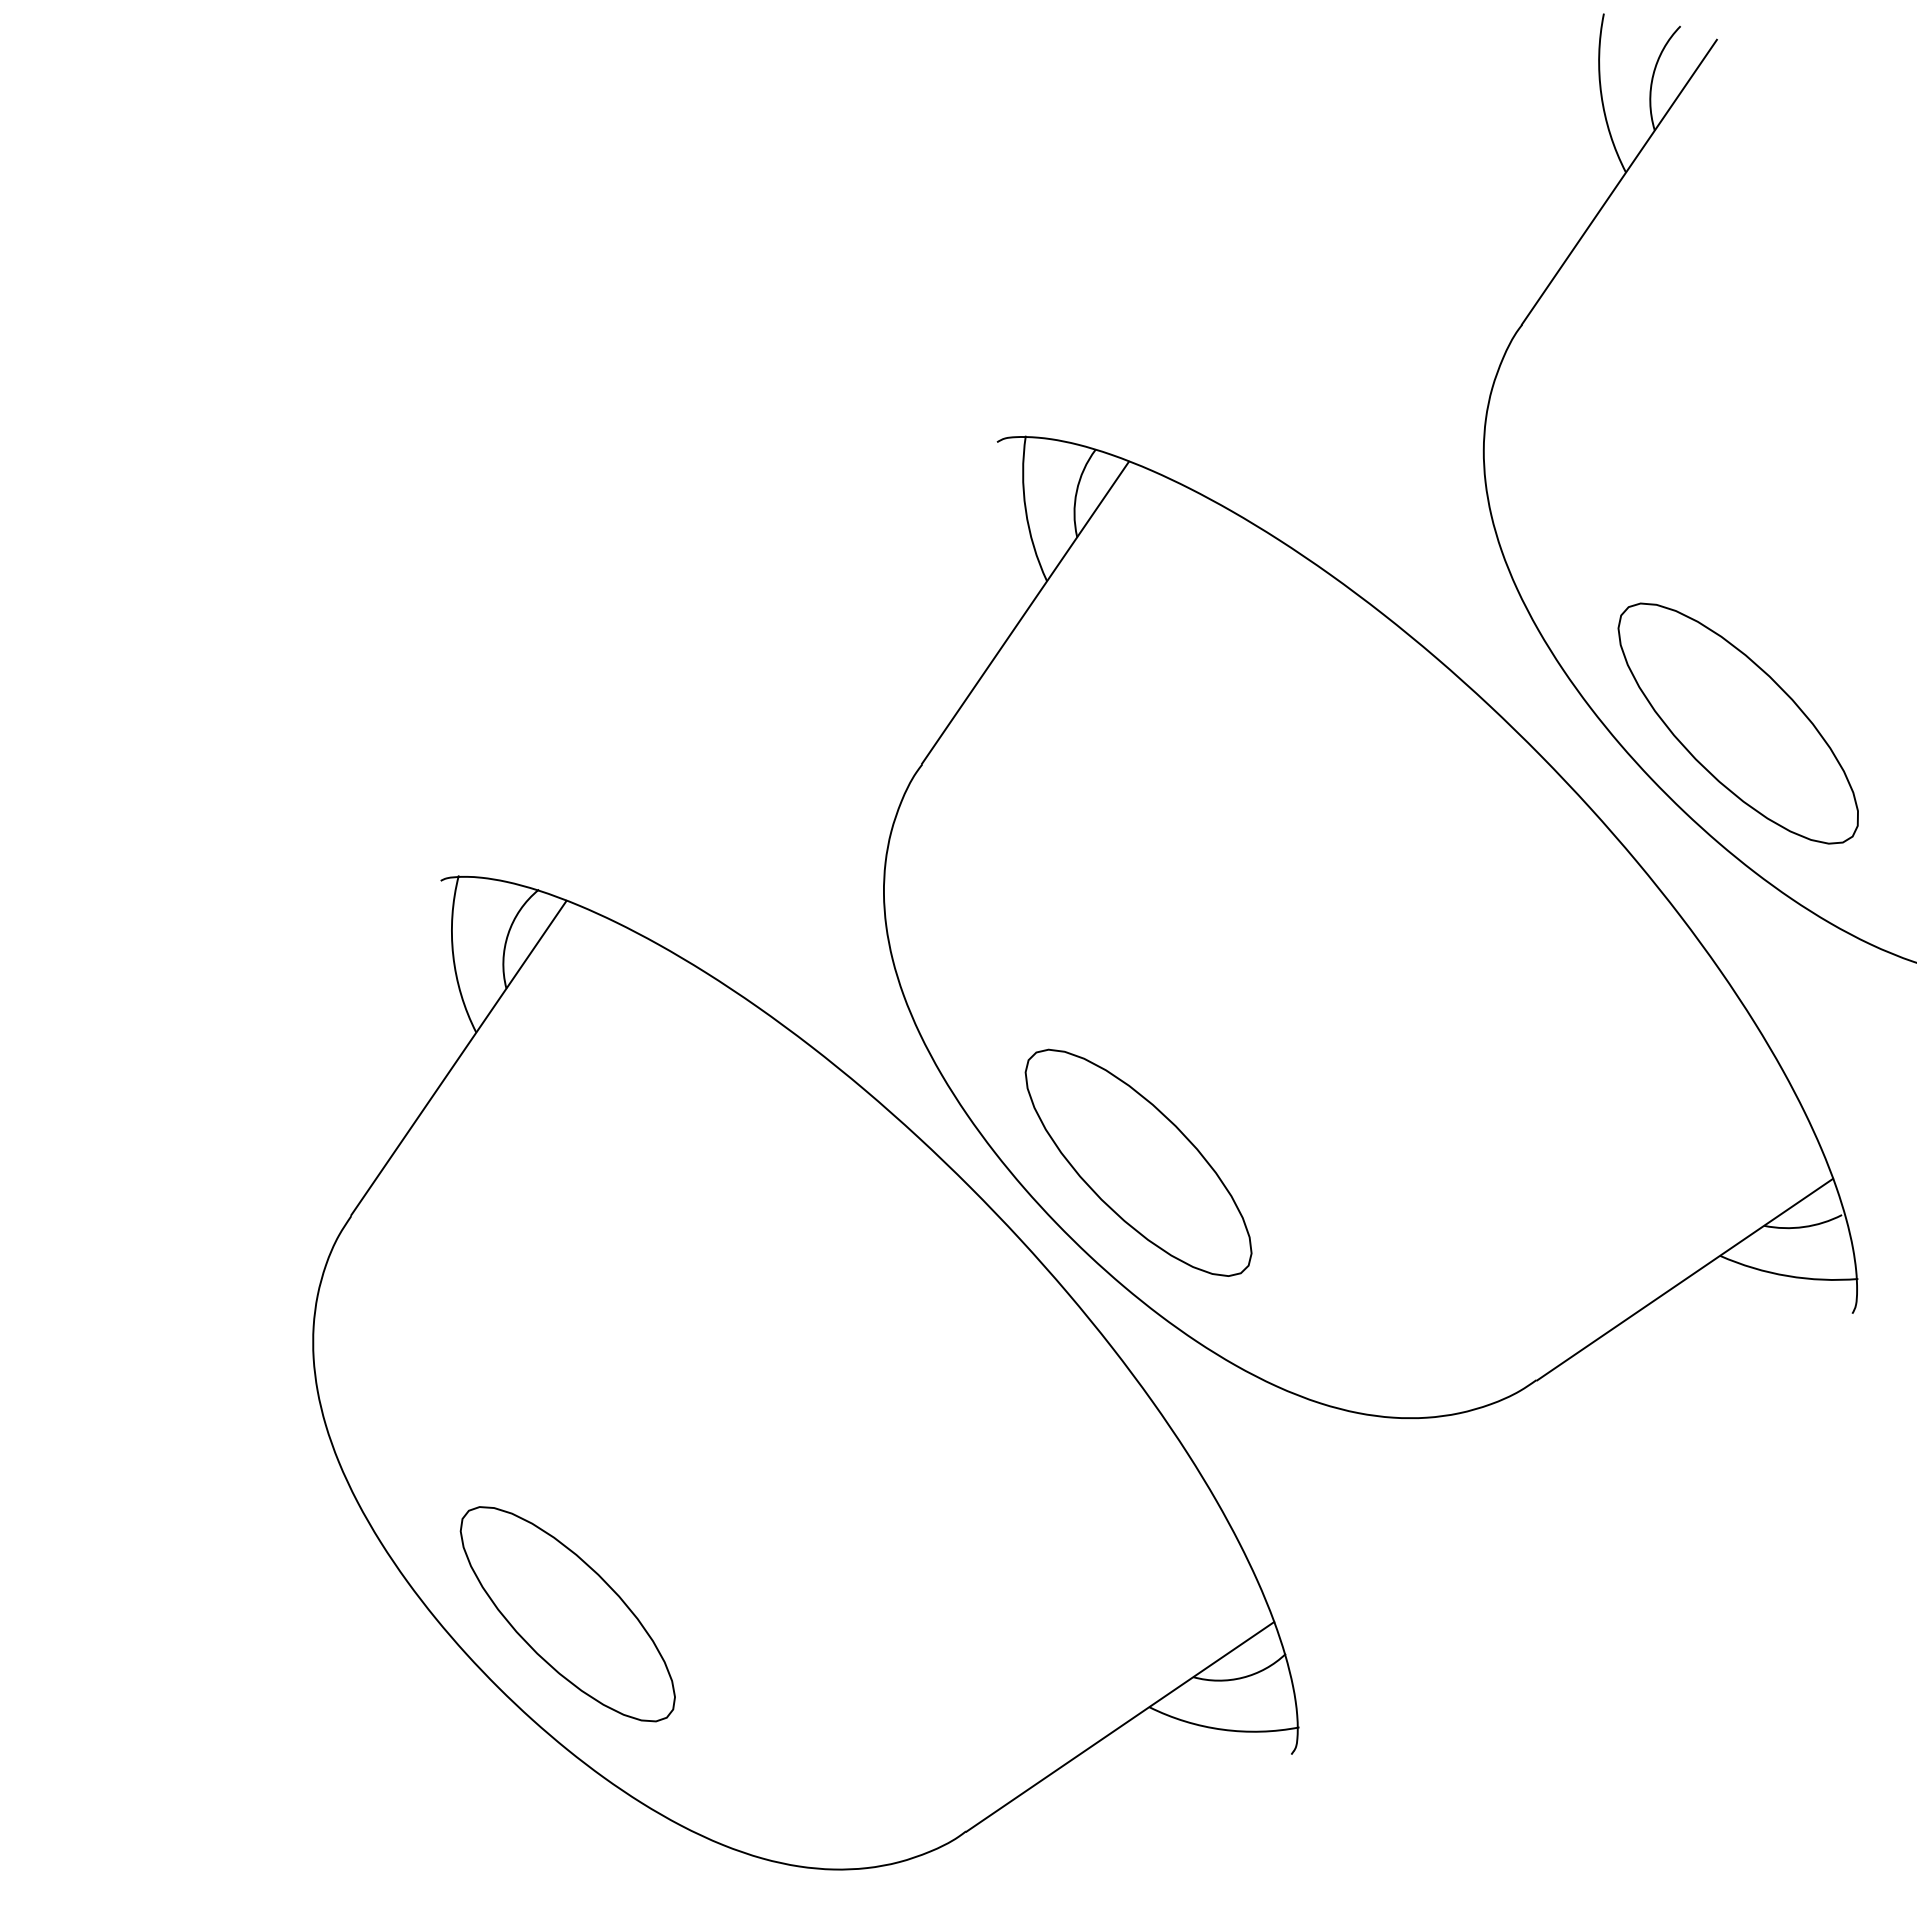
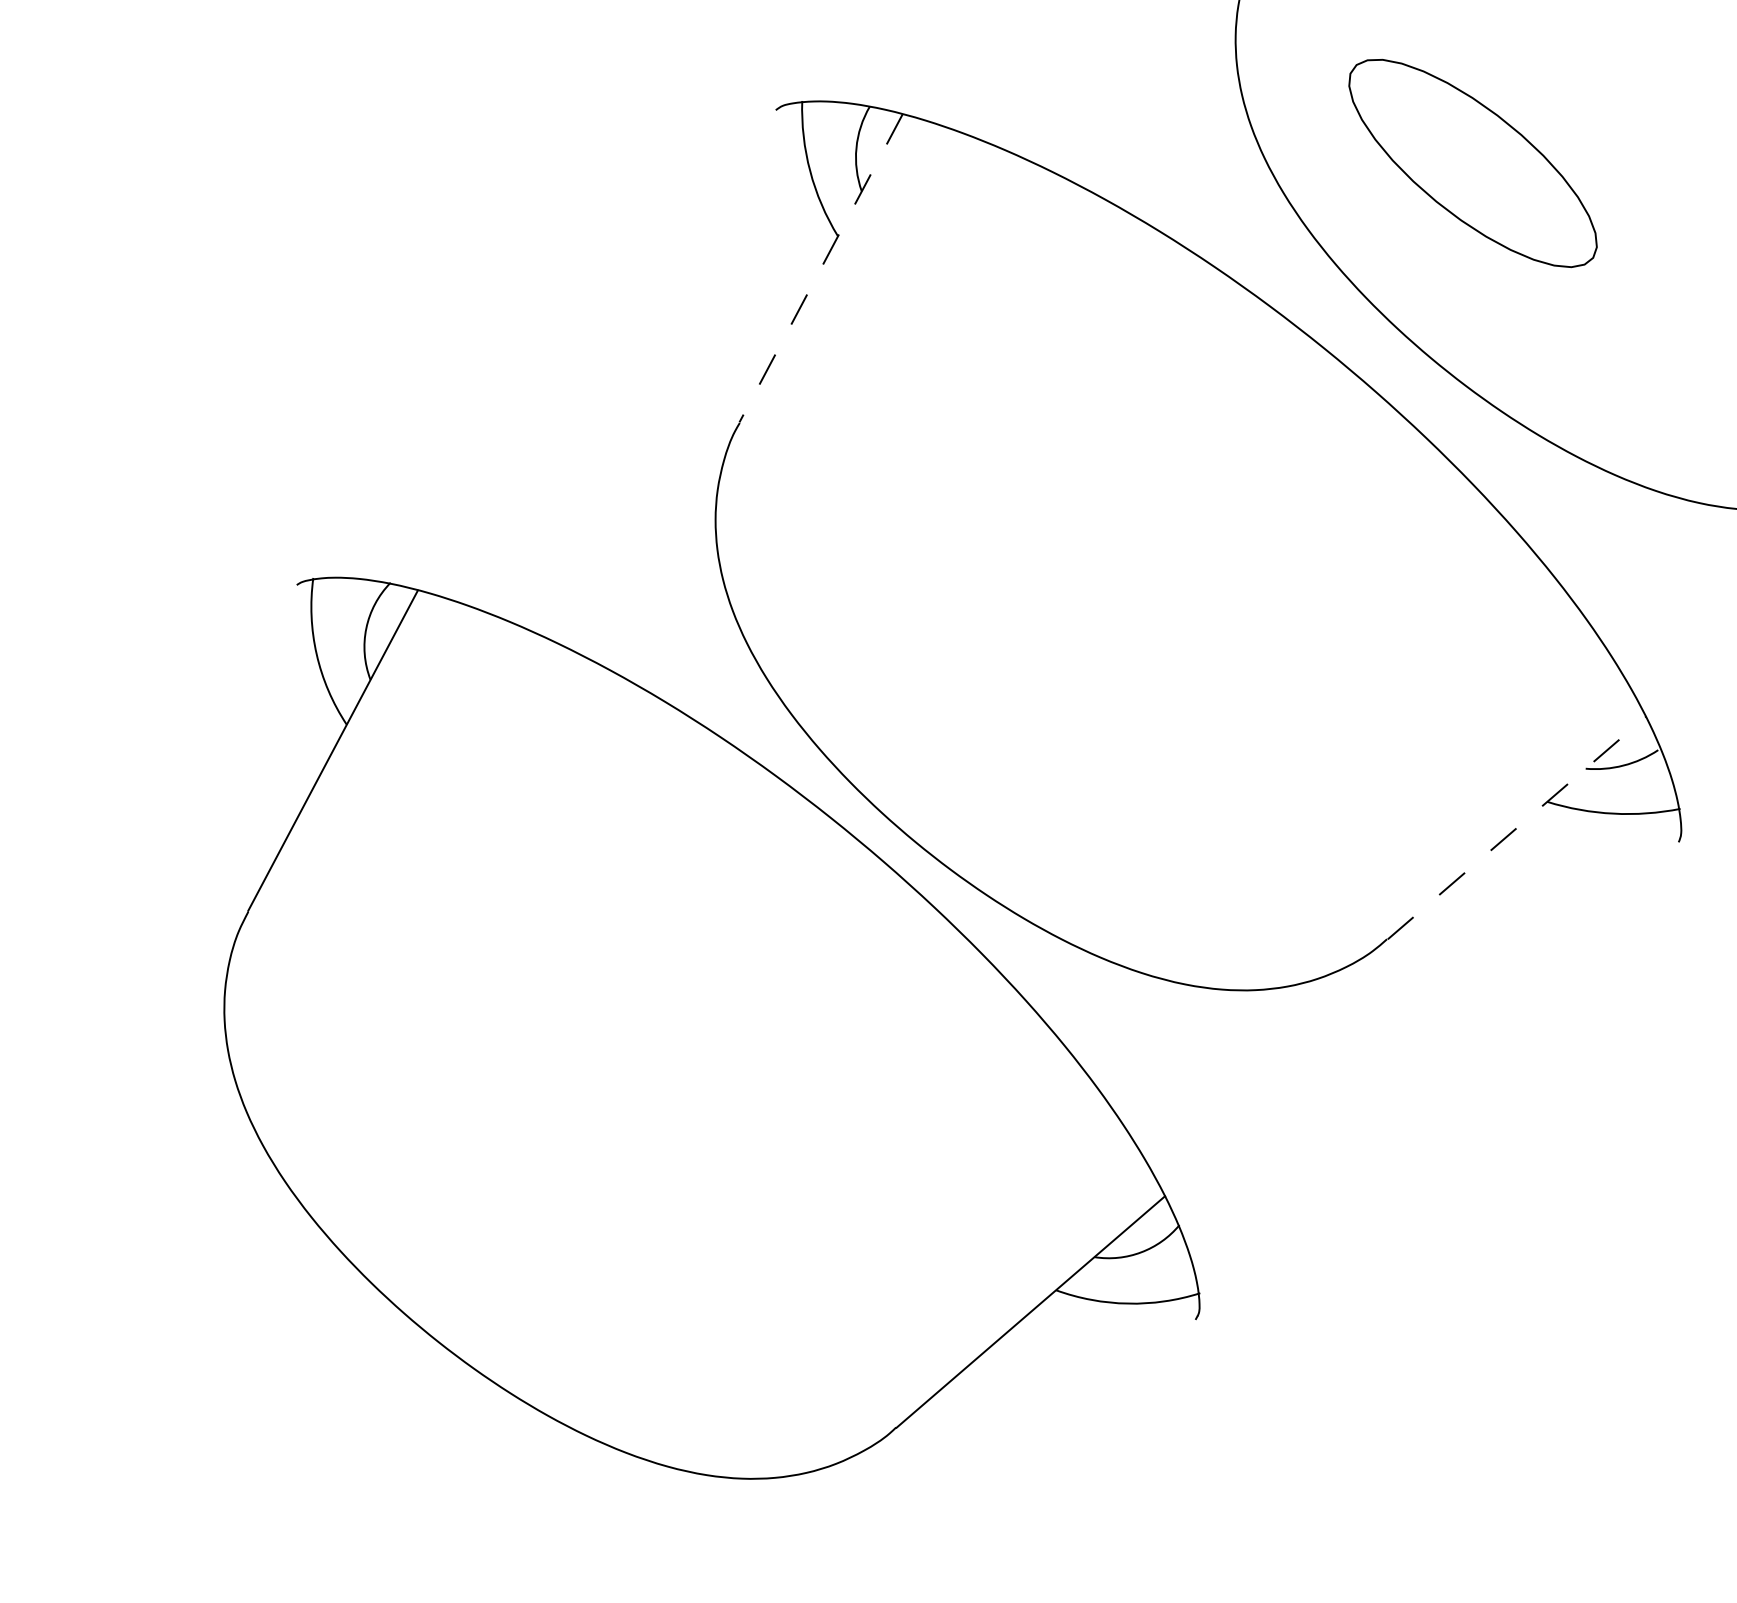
line: (1025, 613) -> (821, 269), solid -> dashed
part: (1737, 723) -> (1472, 163), moved
part: (1138, 1162) -> (987, 776), removed
line: (1685, 1279) -> (1517, 827), solid -> dashed
part: (567, 1614) -> (495, 1265), removed

